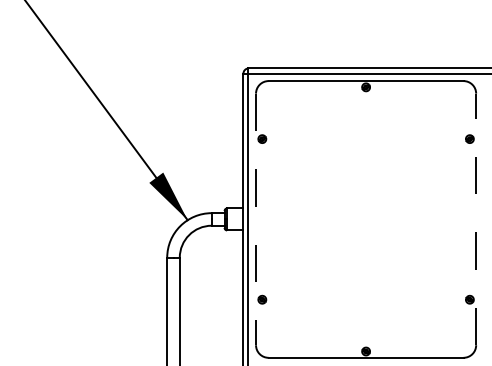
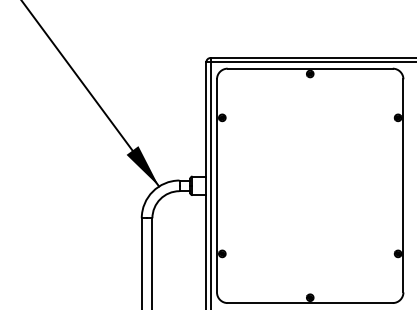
line: (255, 219) -> (216, 185), dashed -> solid
line: (476, 219) -> (403, 185), dashed -> solid

